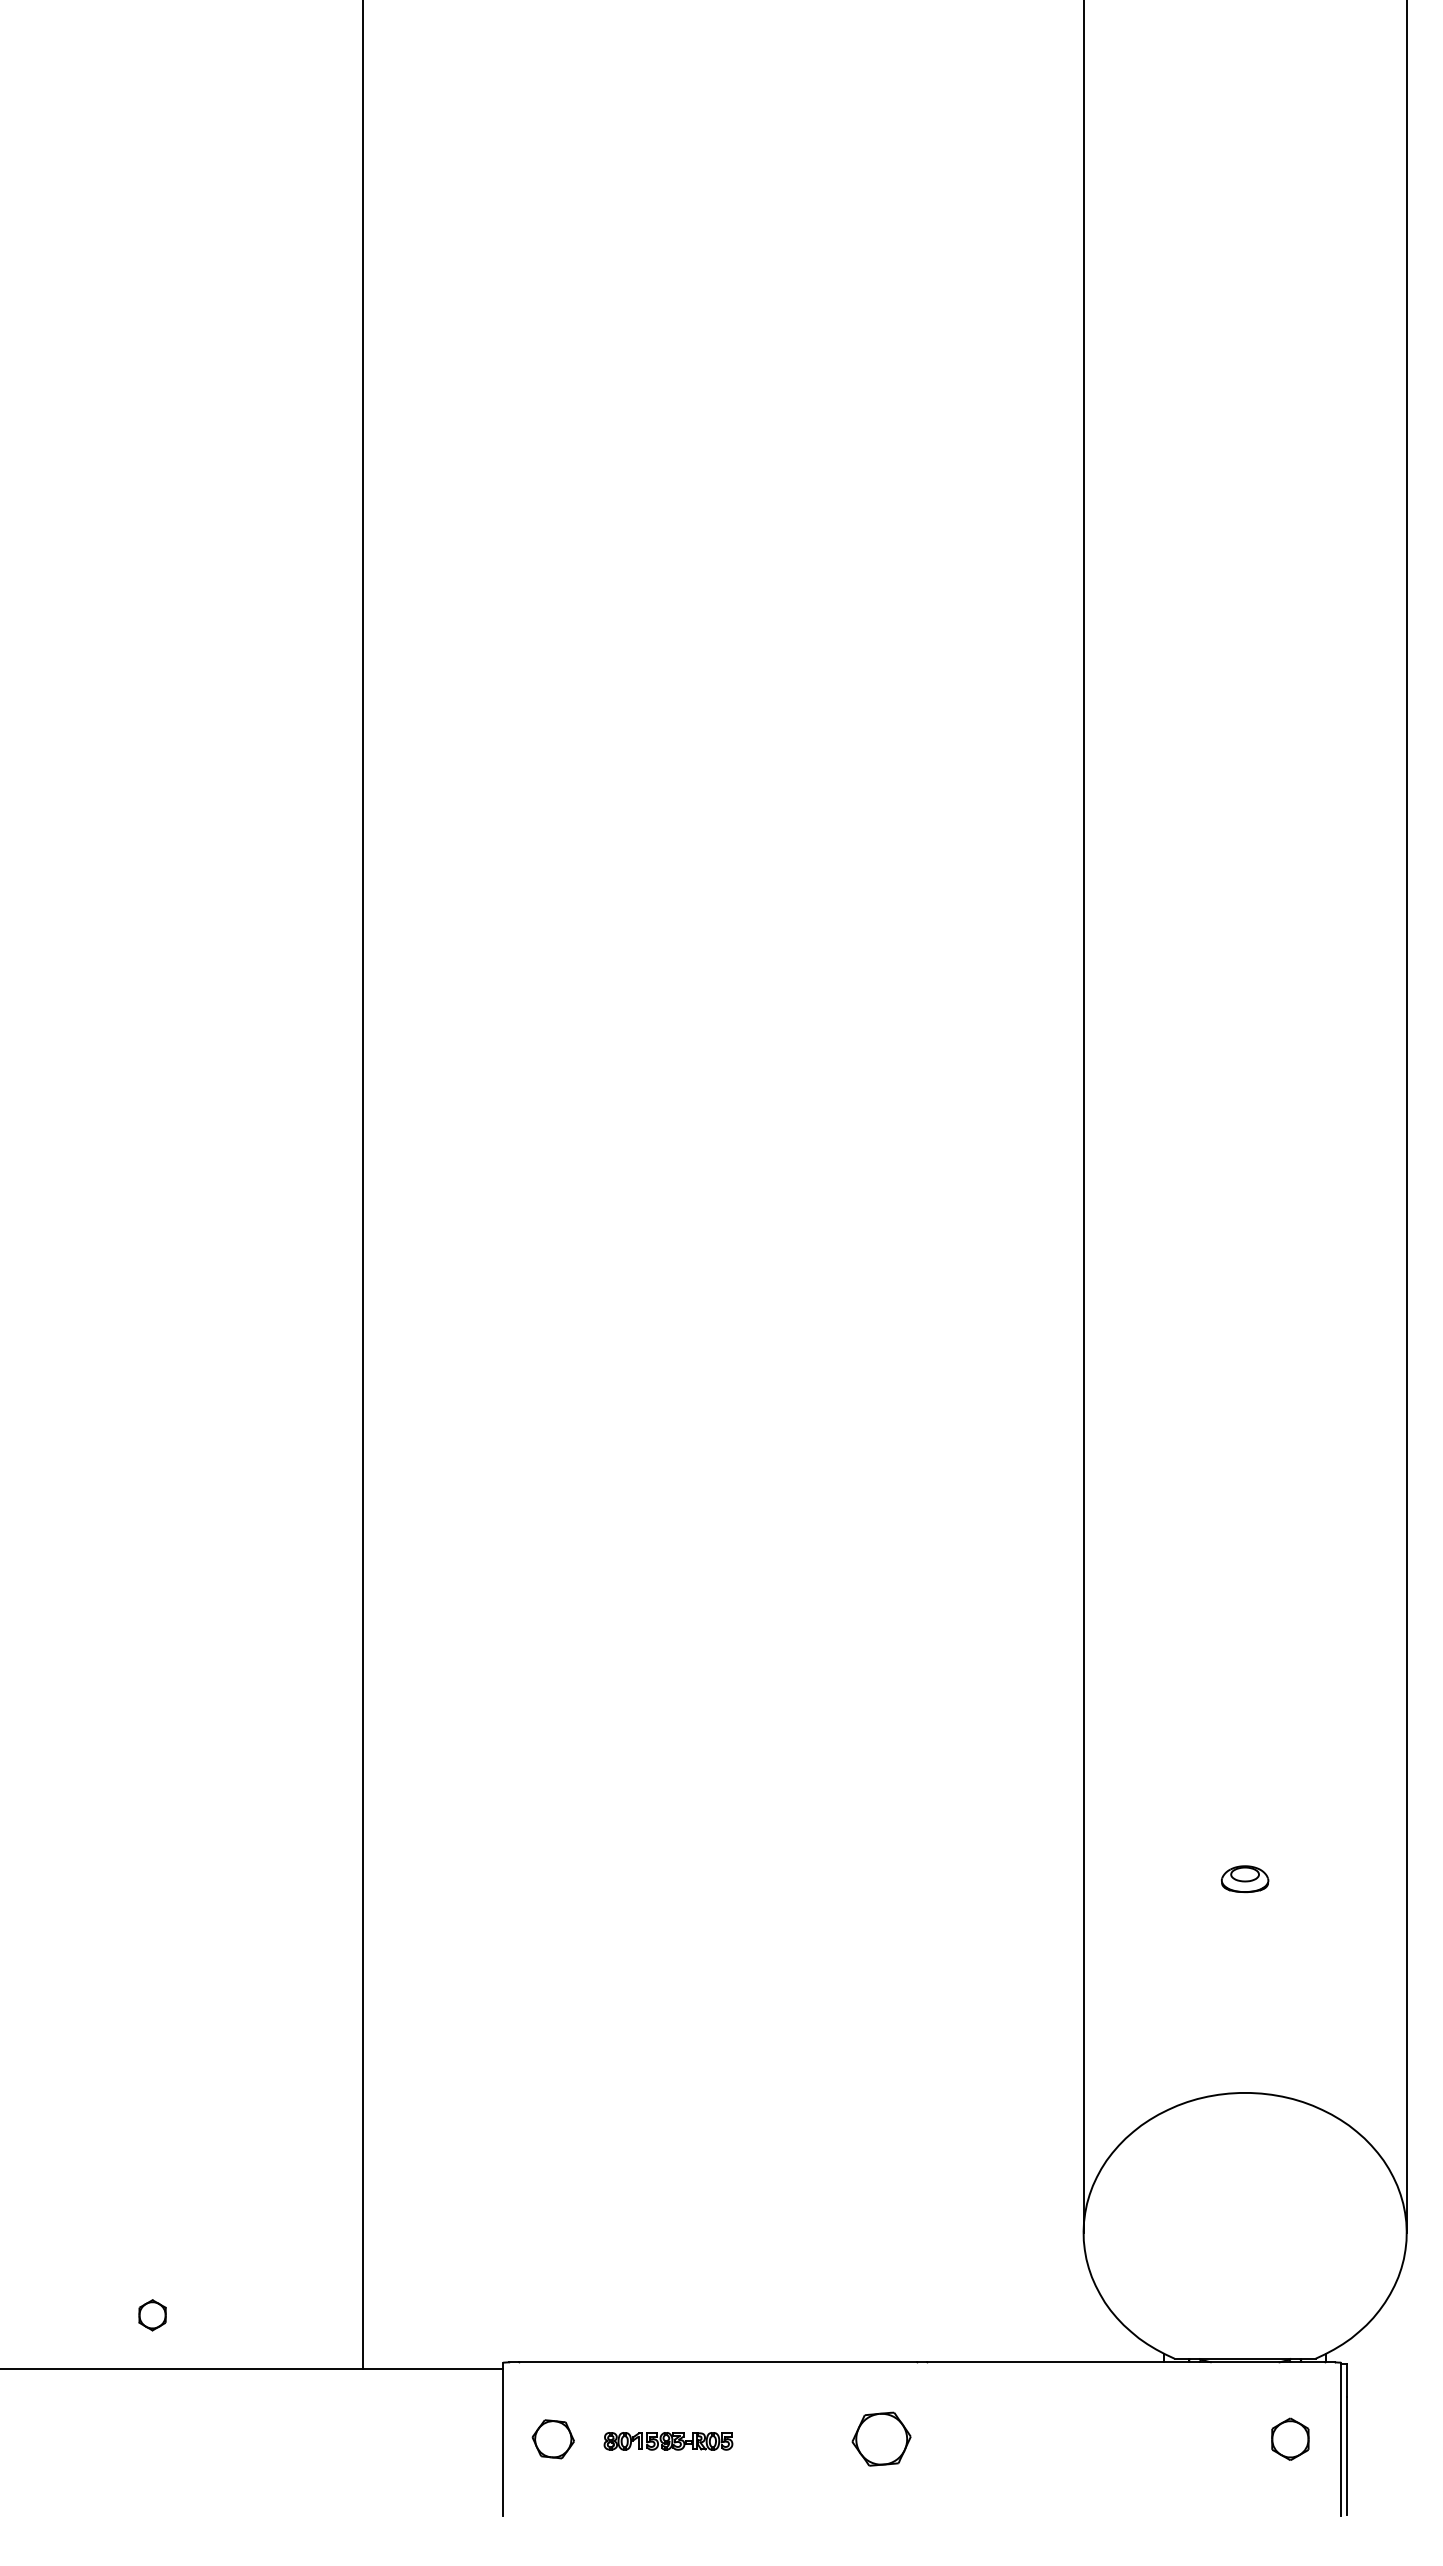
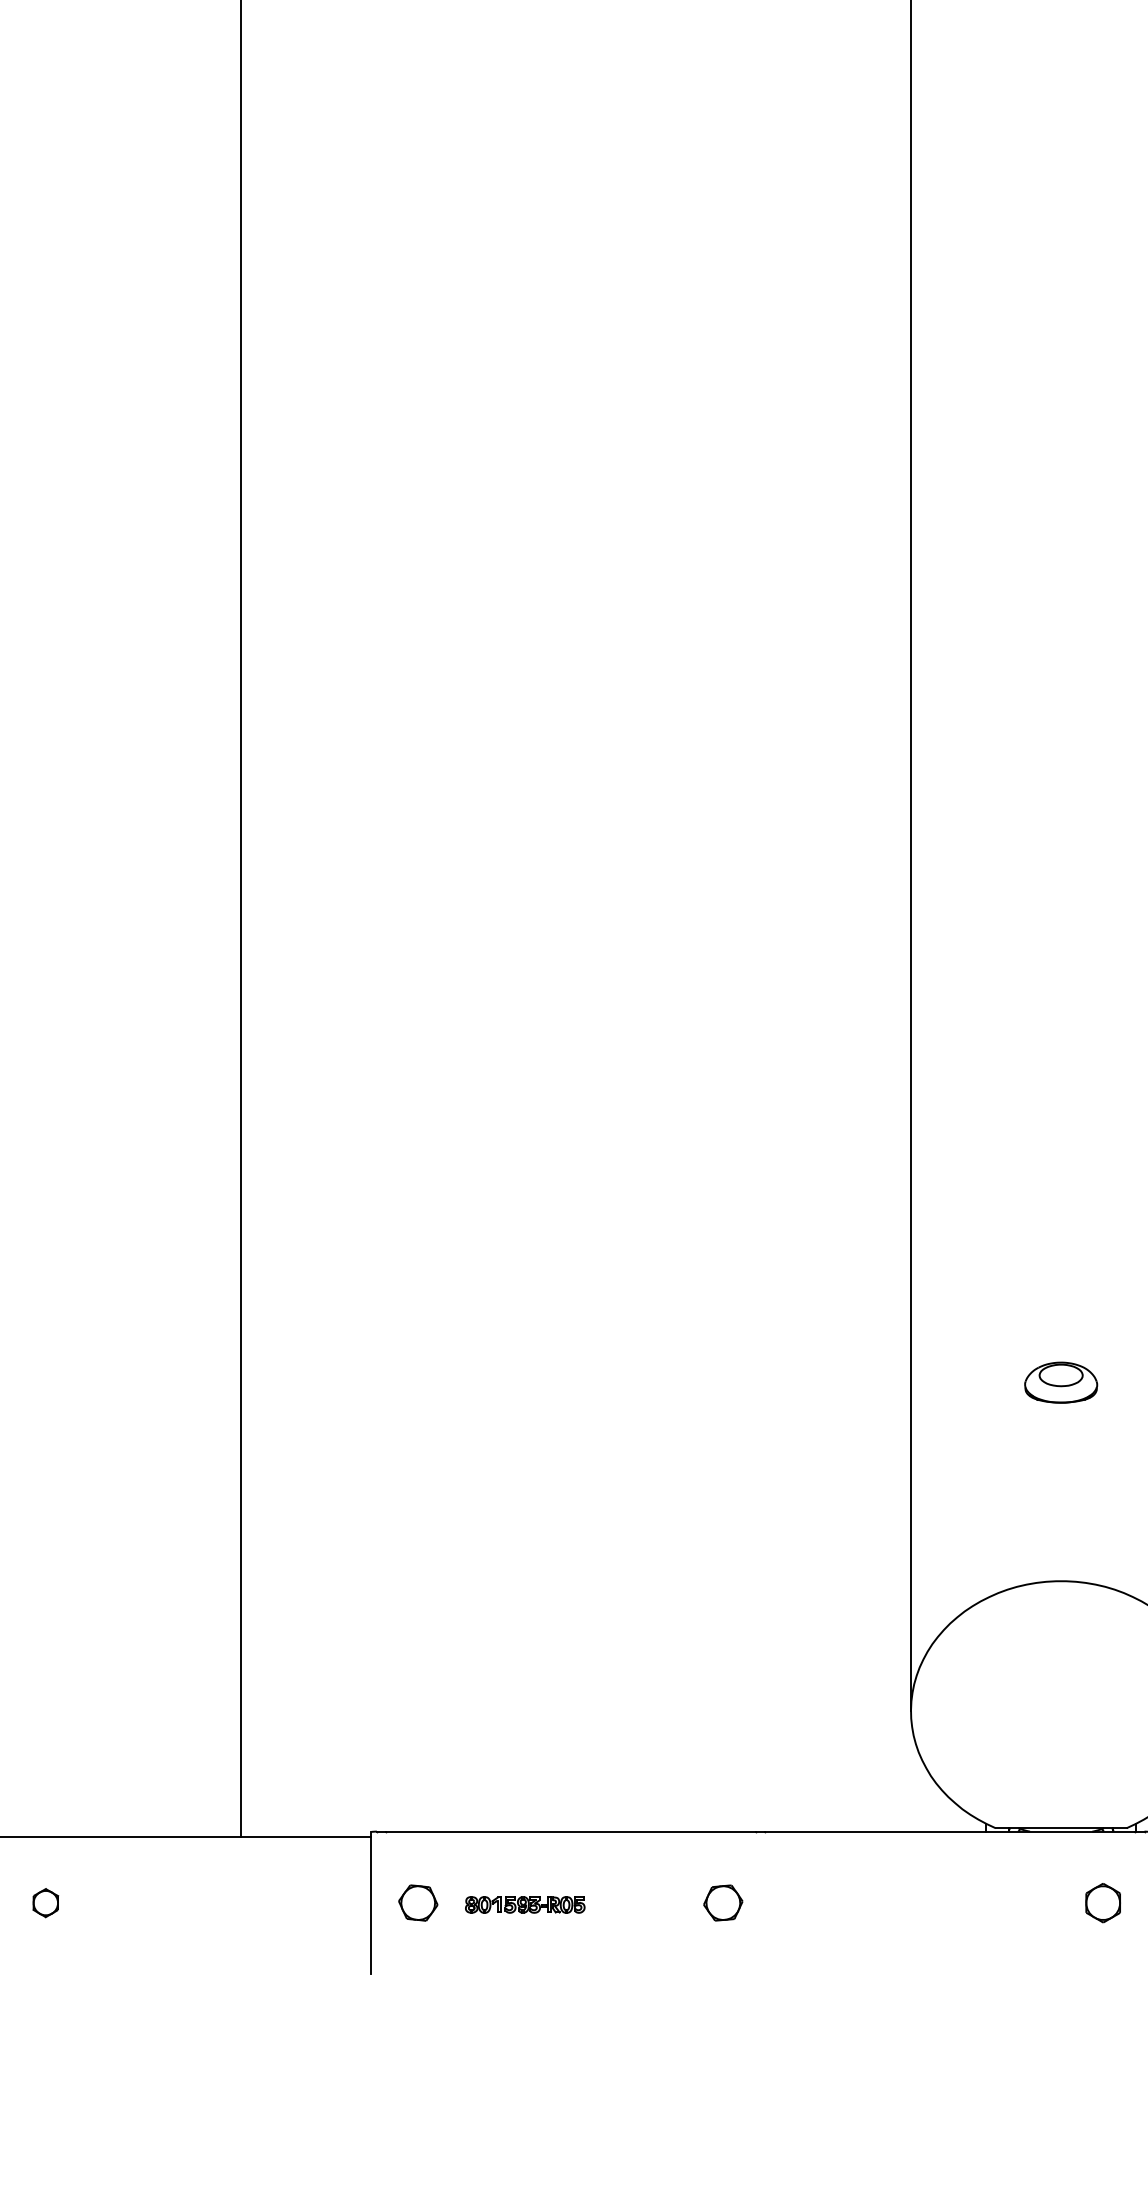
part: (1244, 1878) -> (1060, 1381), size x1.67
part: (152, 2315) -> (45, 1903), moved
part: (881, 2439) -> (723, 1903), size x0.71

